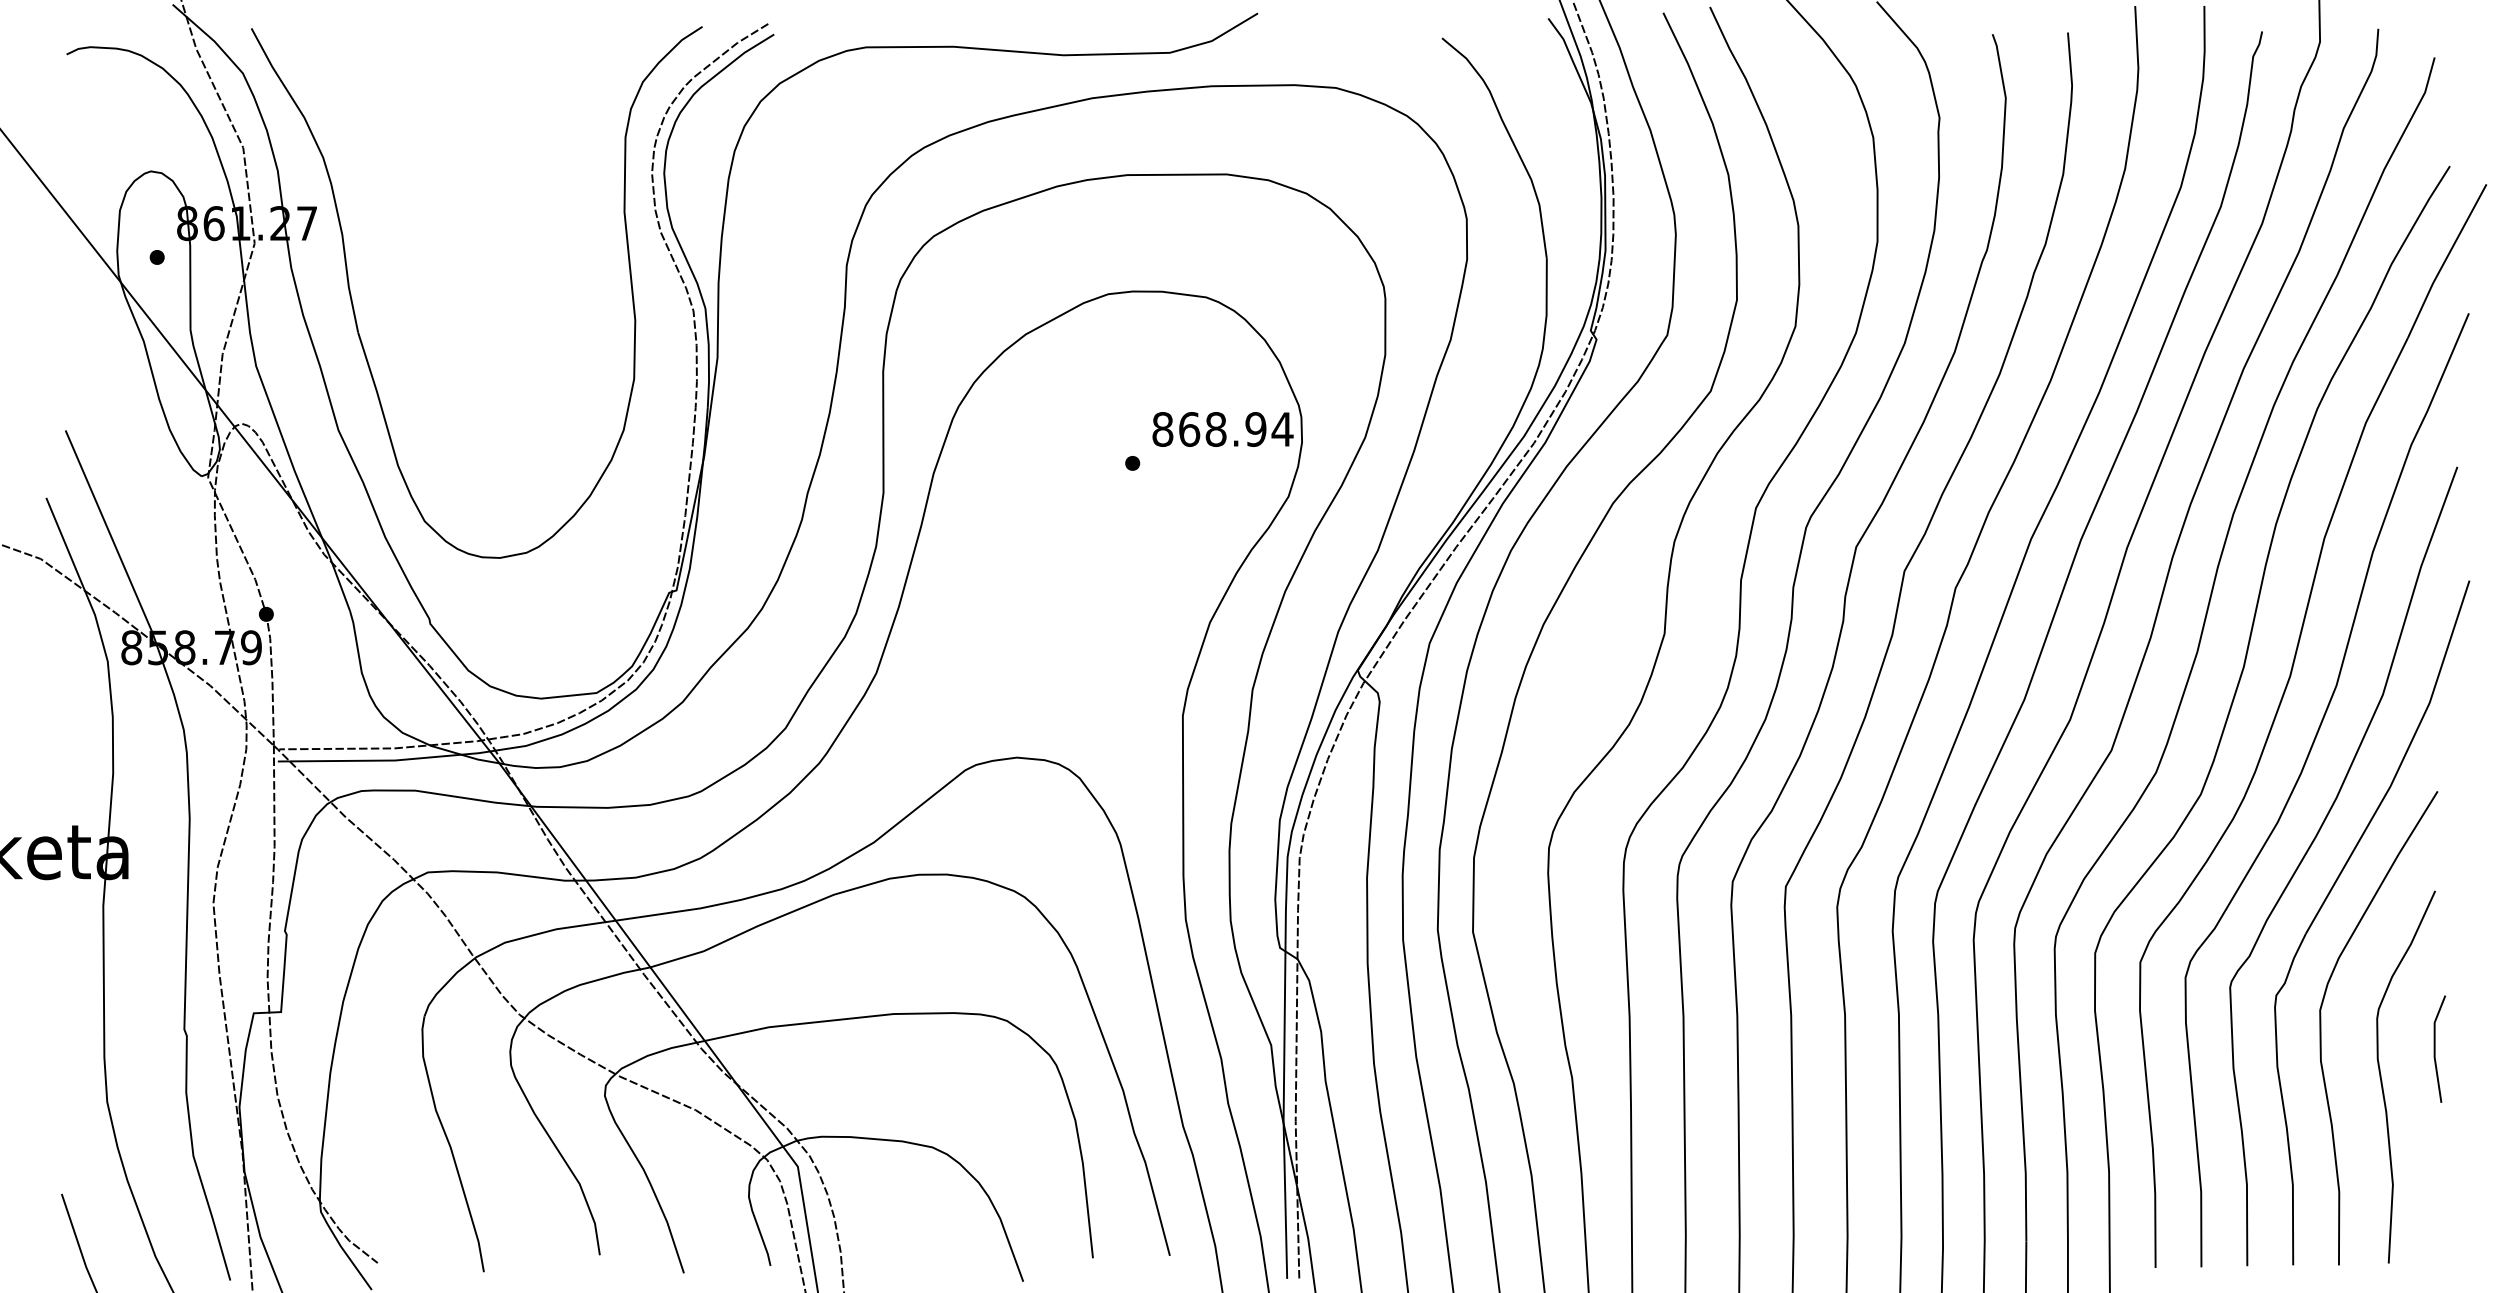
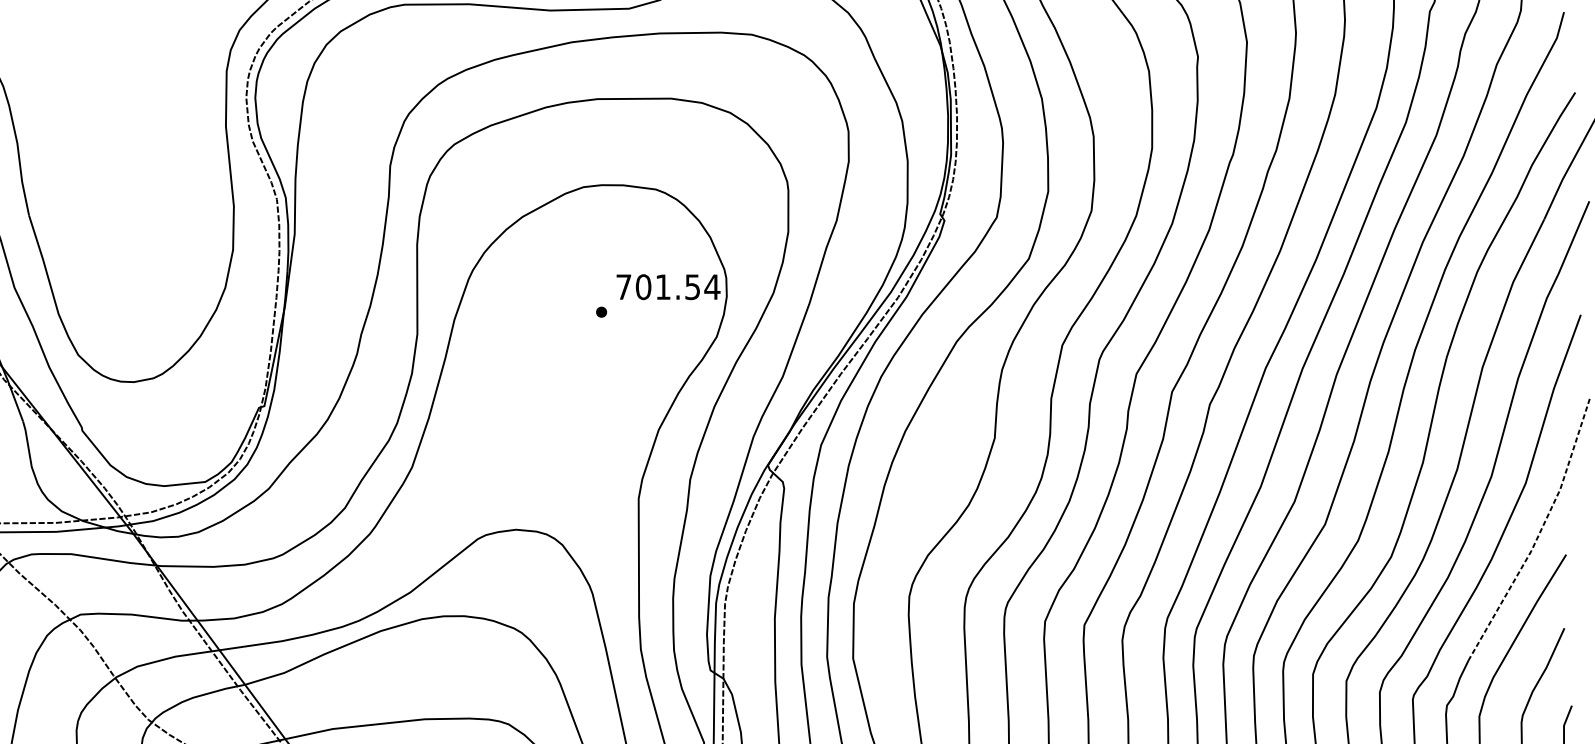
text: (1209, 429) -> (658, 287), 868.94 -> 701.54
line: (2401, 763) -> (1539, 534), solid -> dashed

